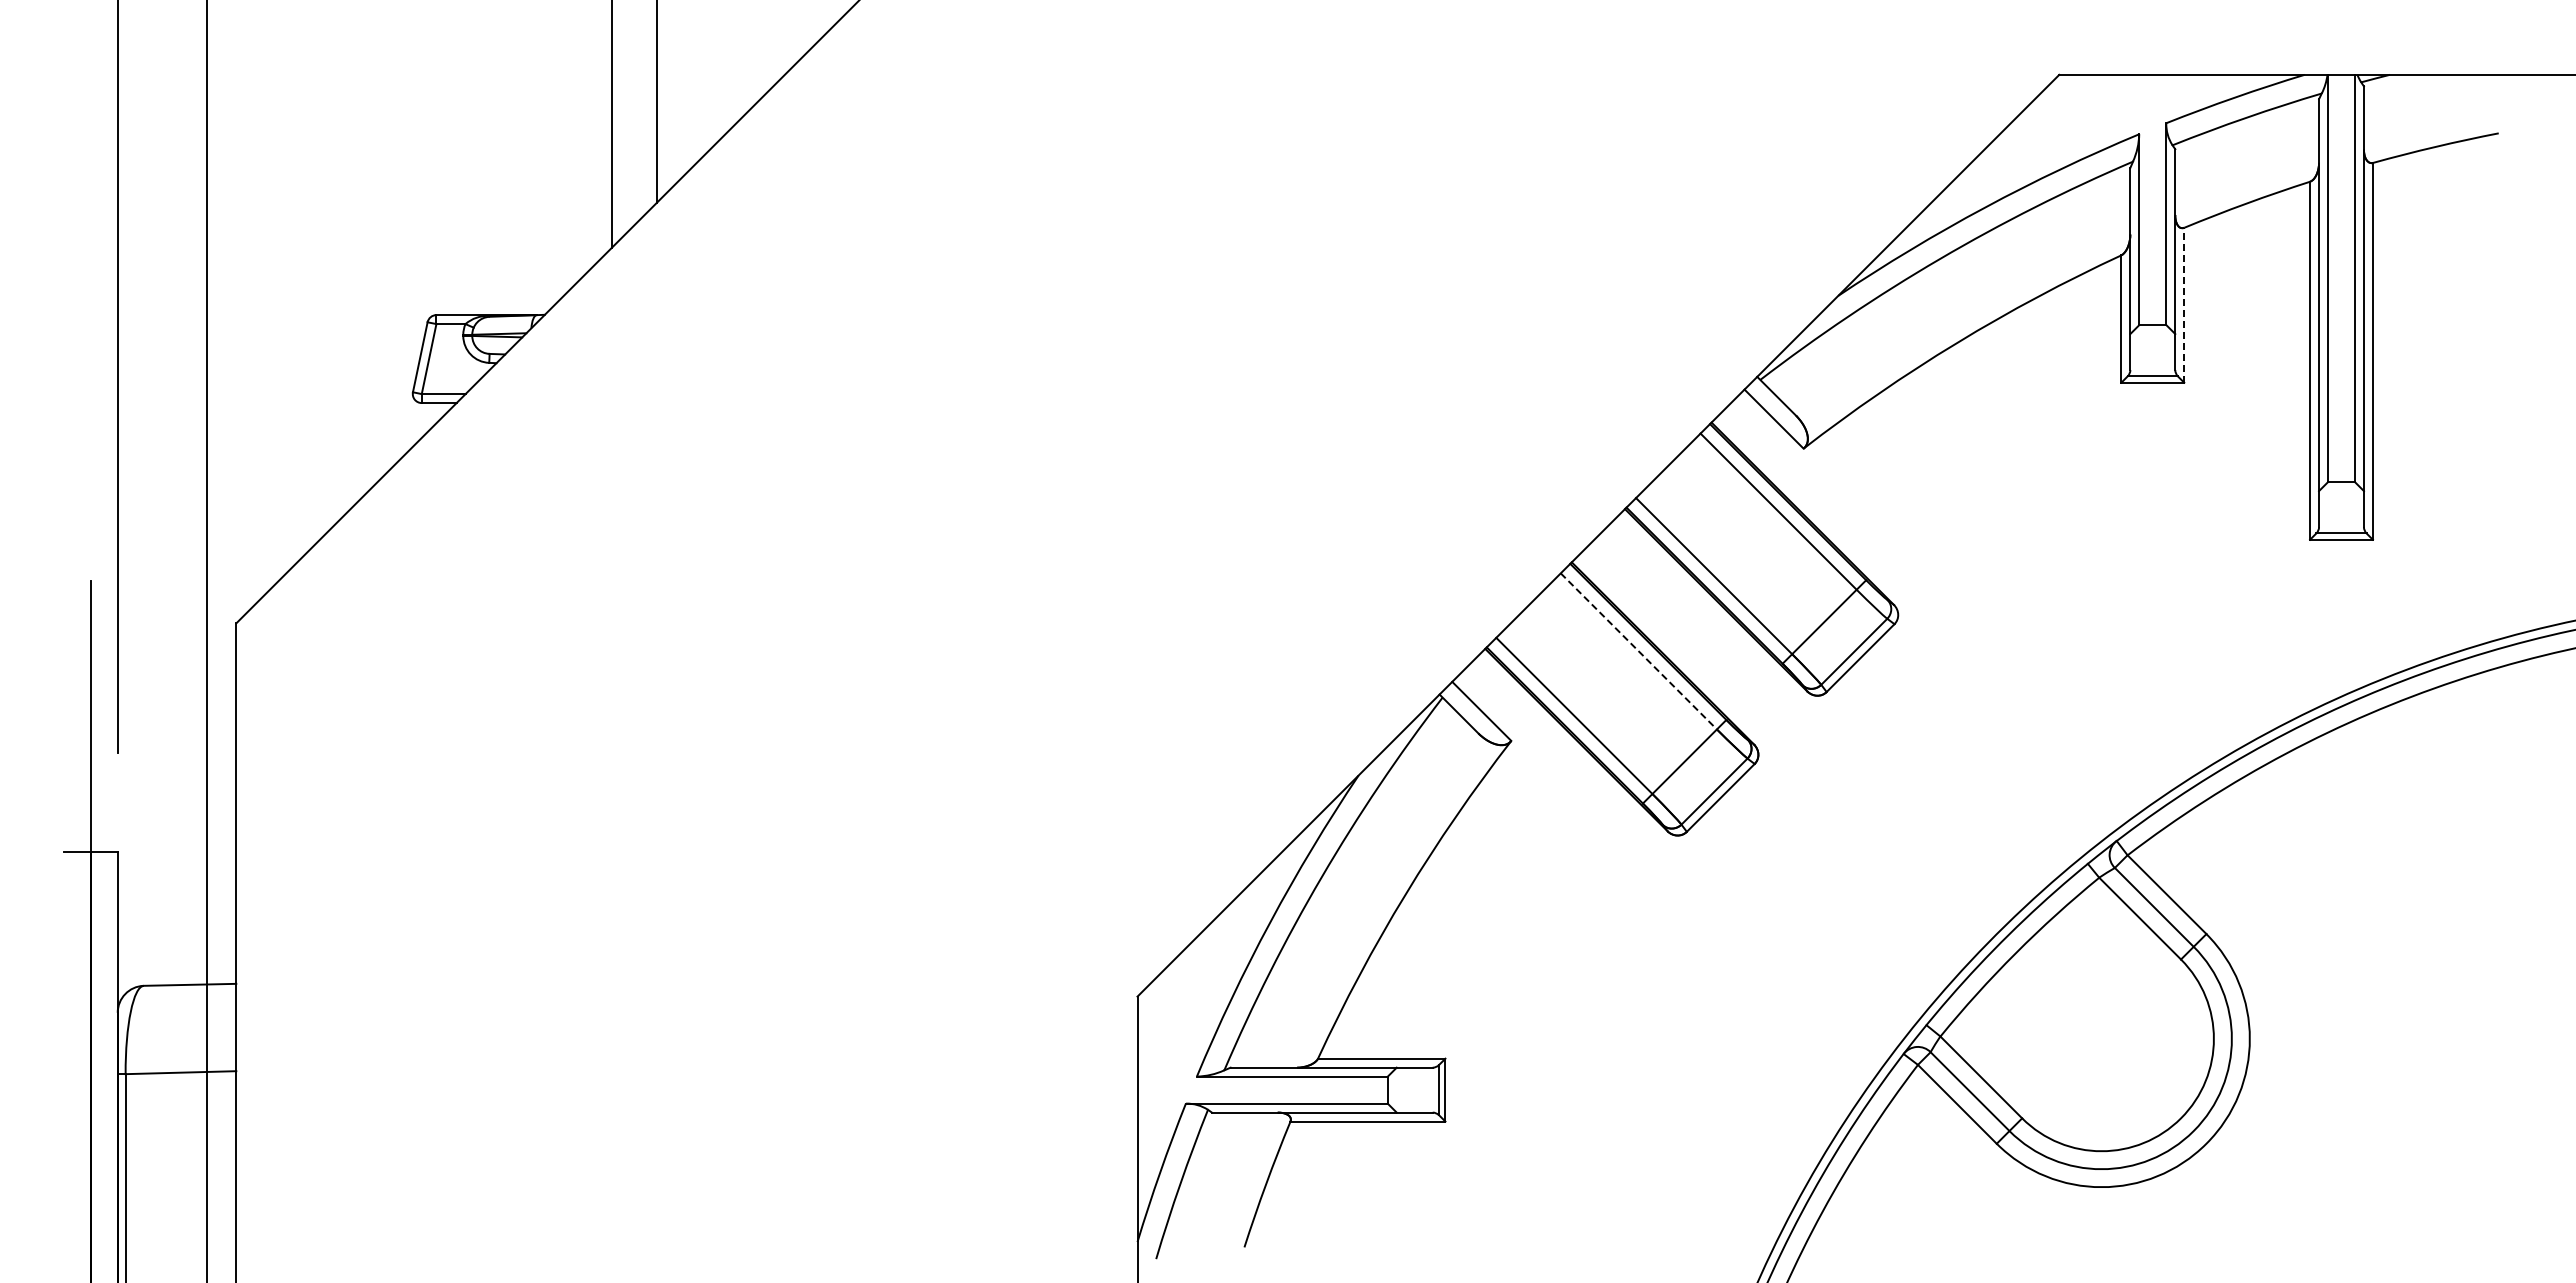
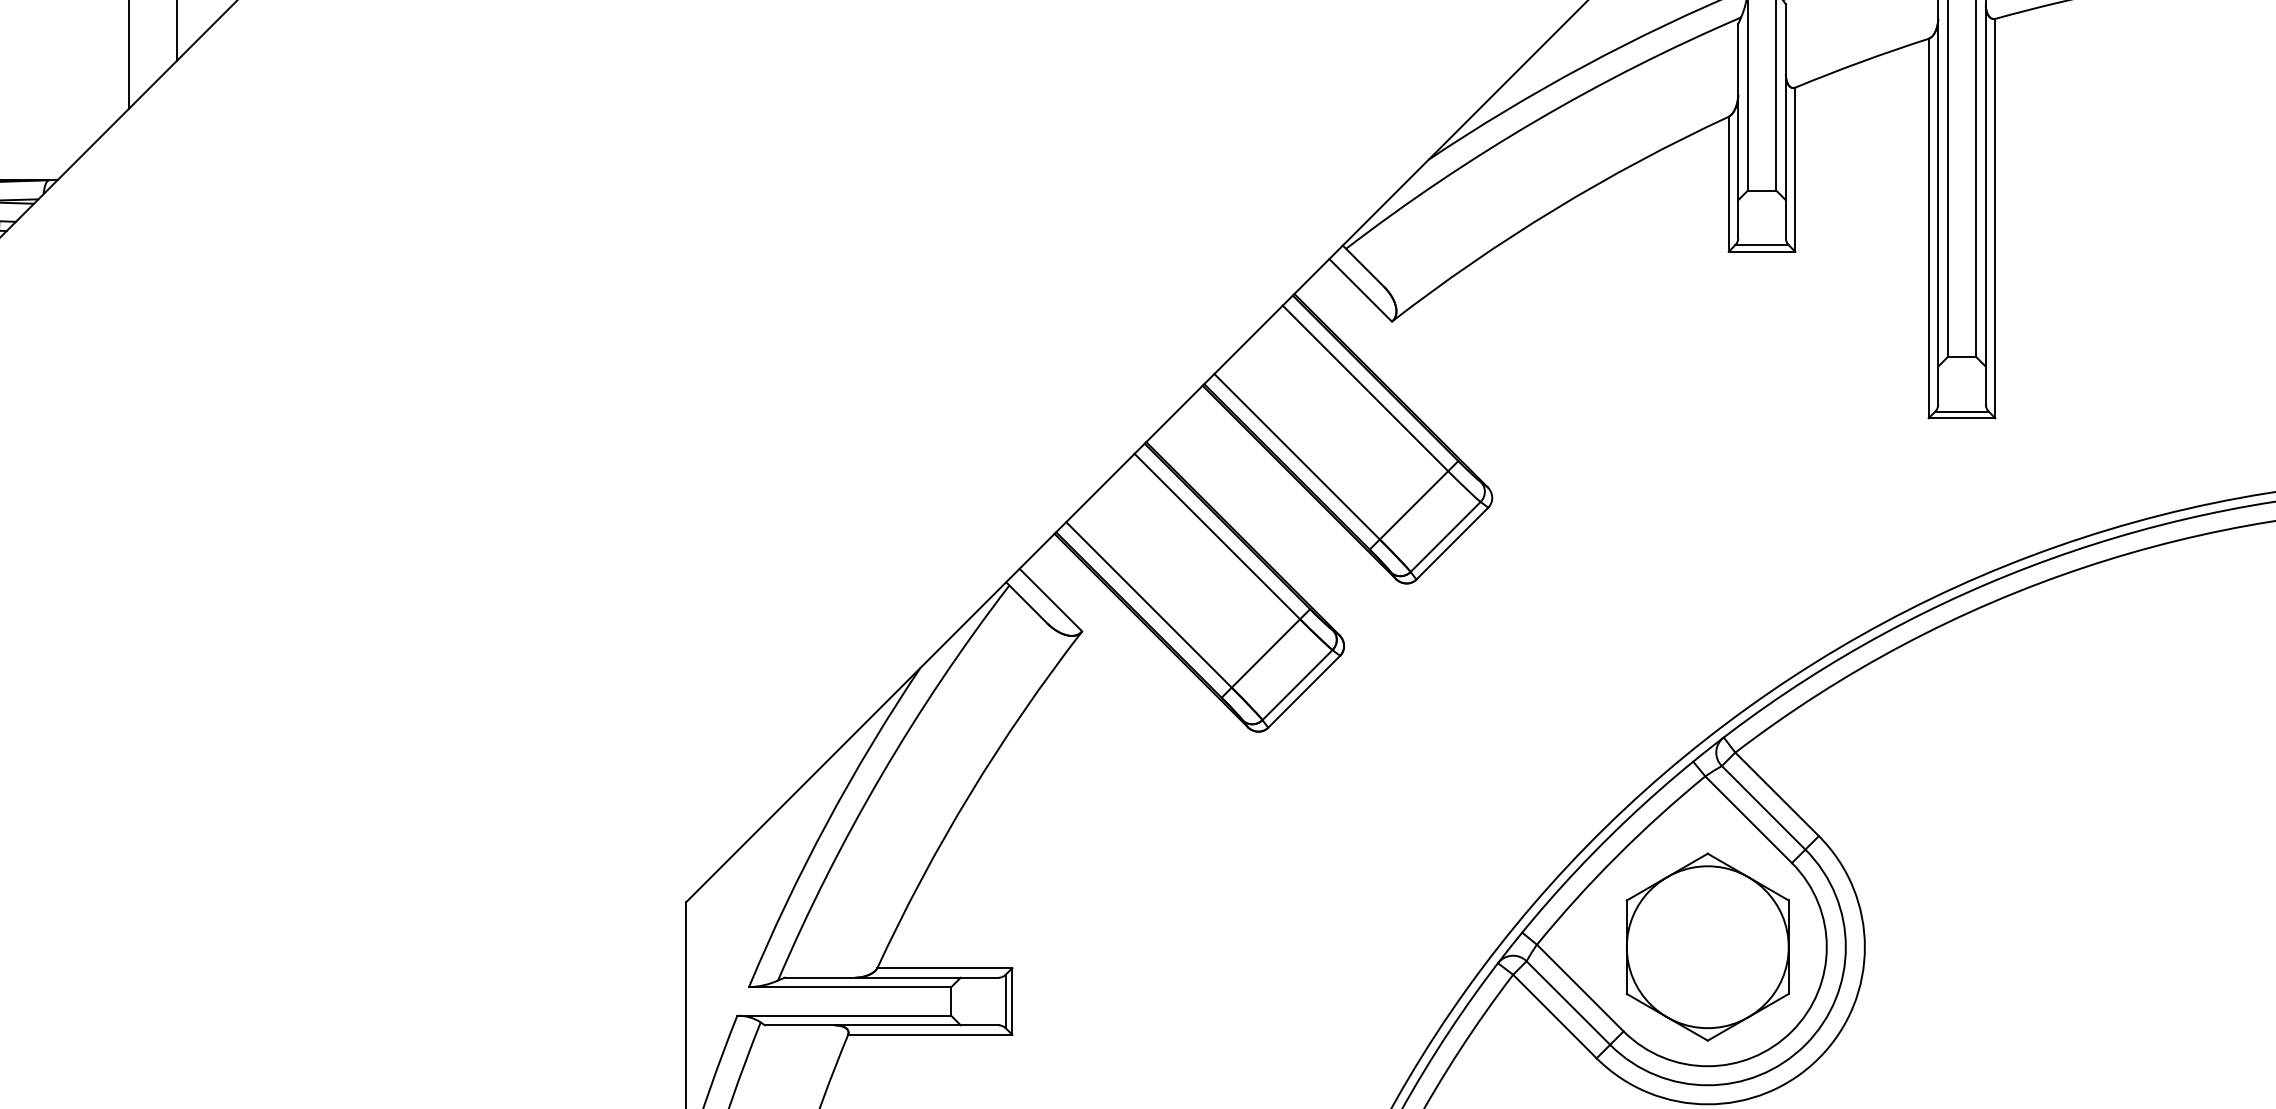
line: (2184, 304) -> (1795, 168), dashed -> solid
line: (1639, 651) -> (1218, 536), dashed -> solid
part: (2101, 1038) -> (1707, 946), added

